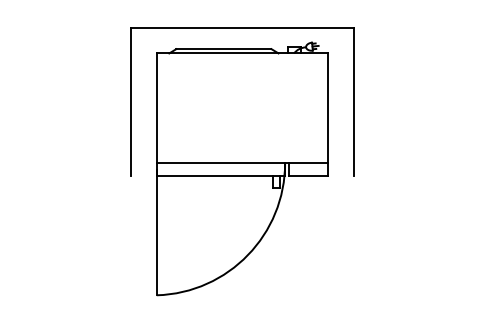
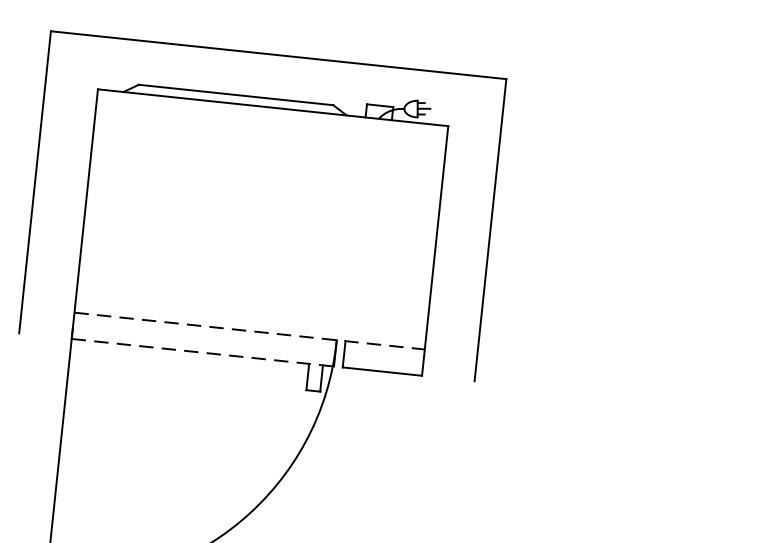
line: (242, 162) -> (249, 330), solid -> dashed
line: (221, 175) -> (203, 352), solid -> dashed

